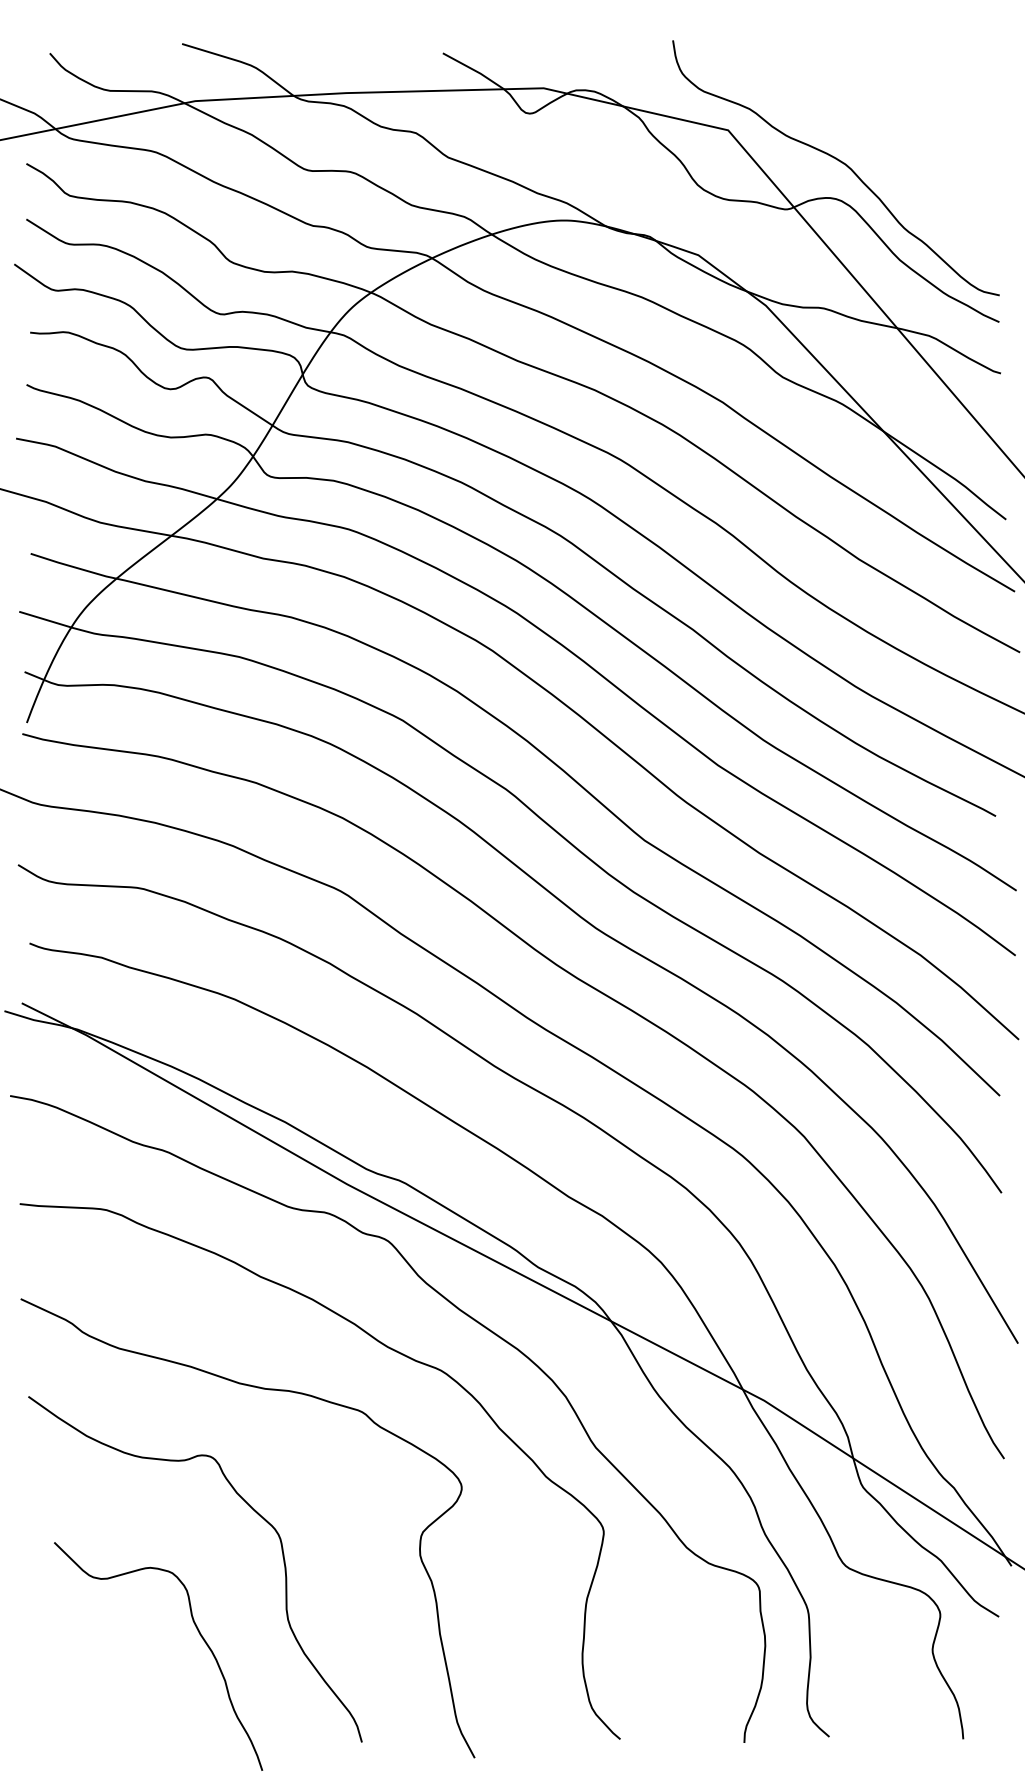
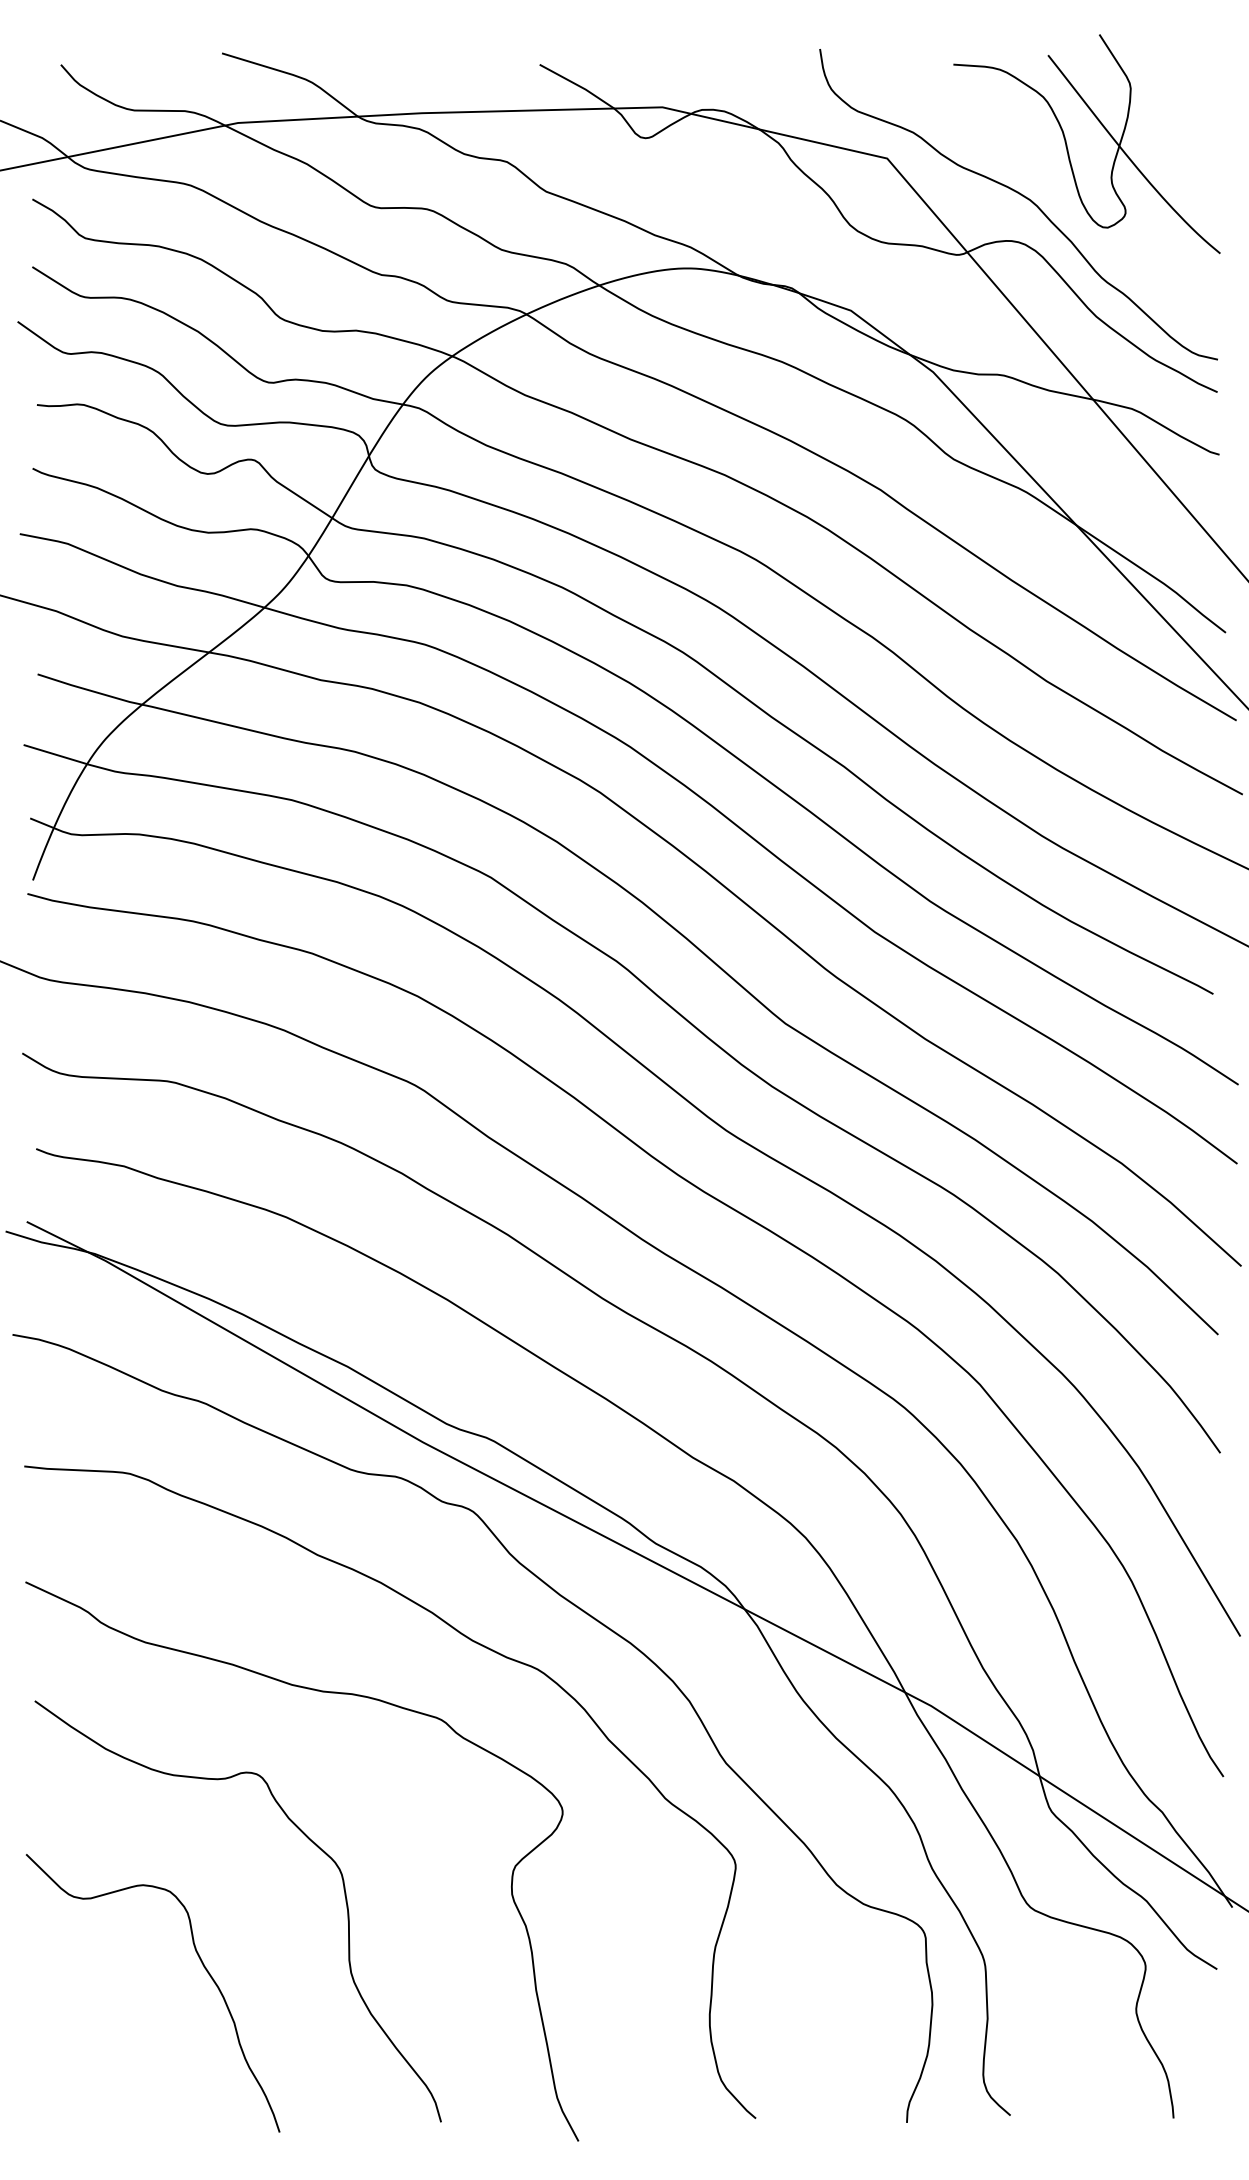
part: (877, 123) -> (1069, 150), added
curve: (200, 1636) -> (204, 1968), moved

